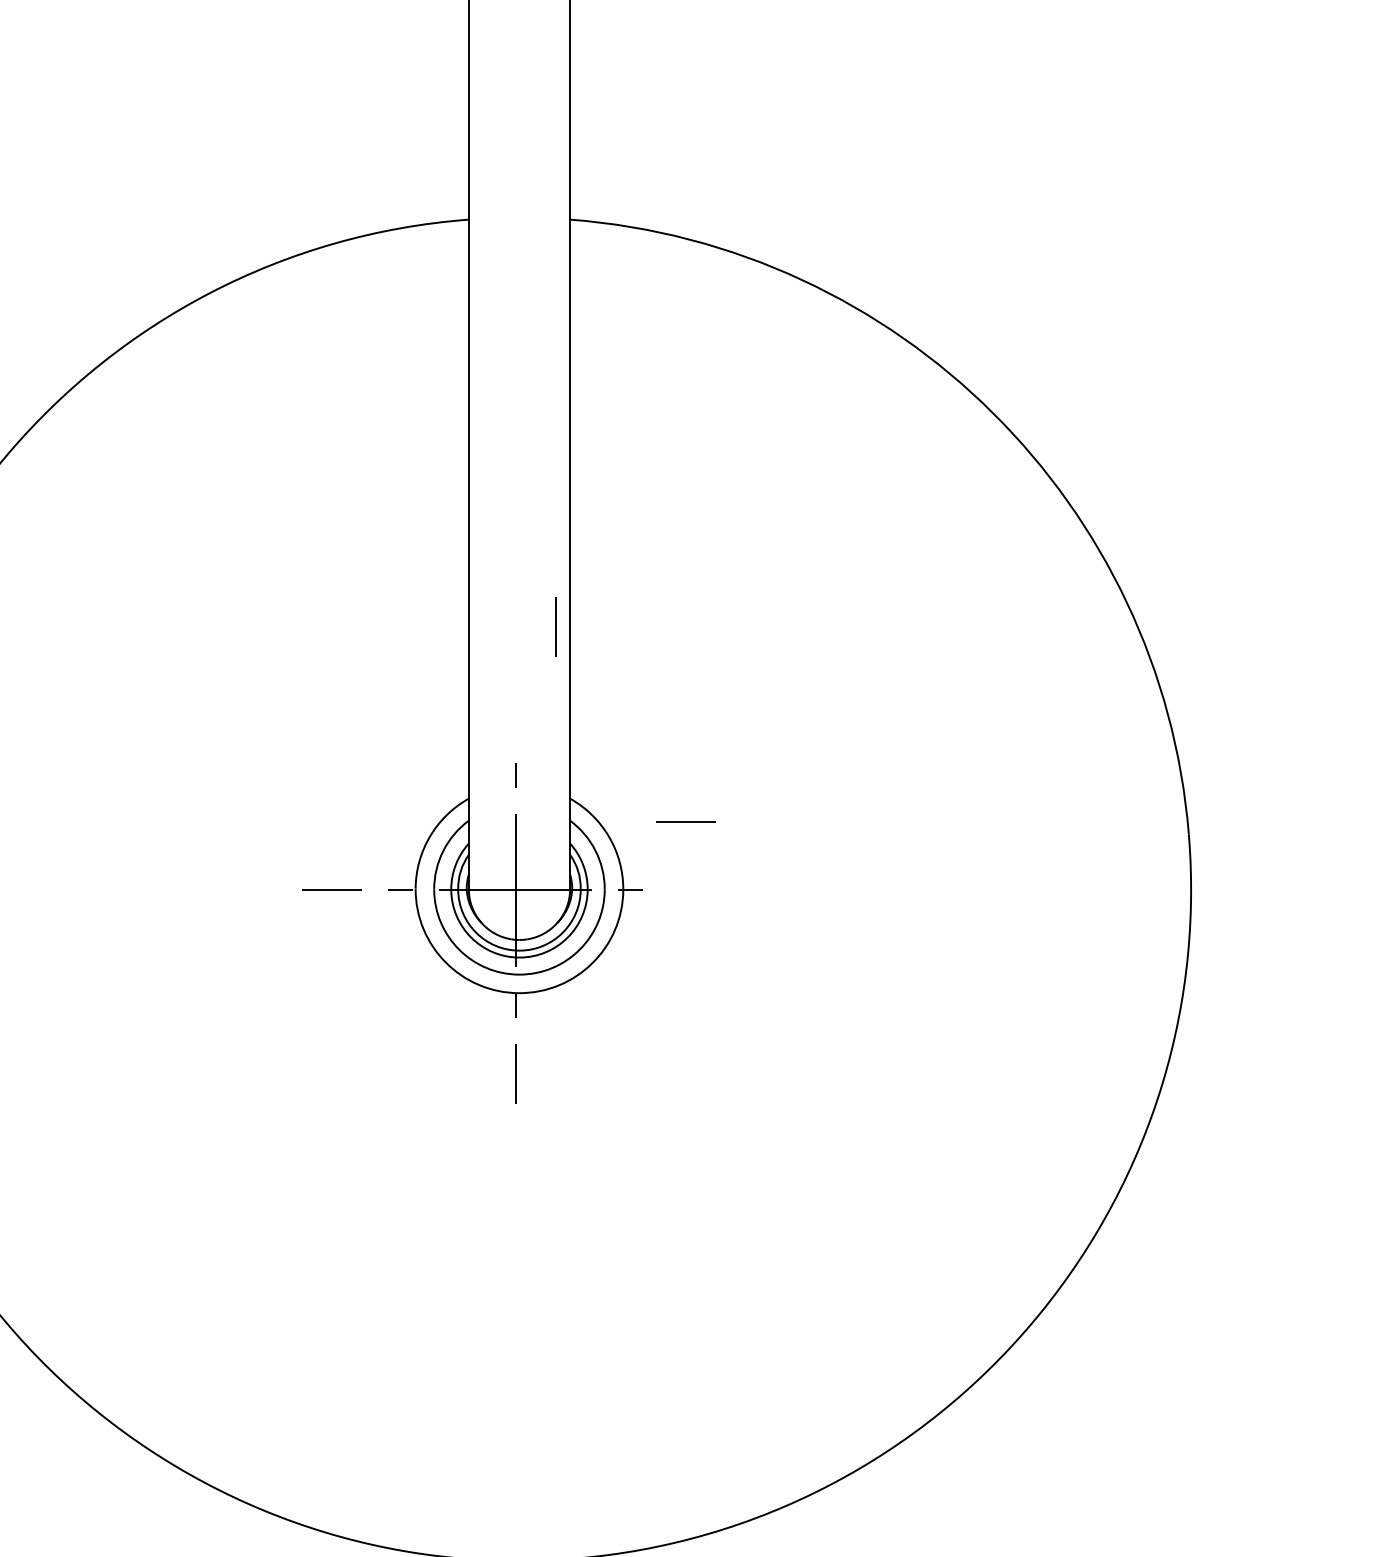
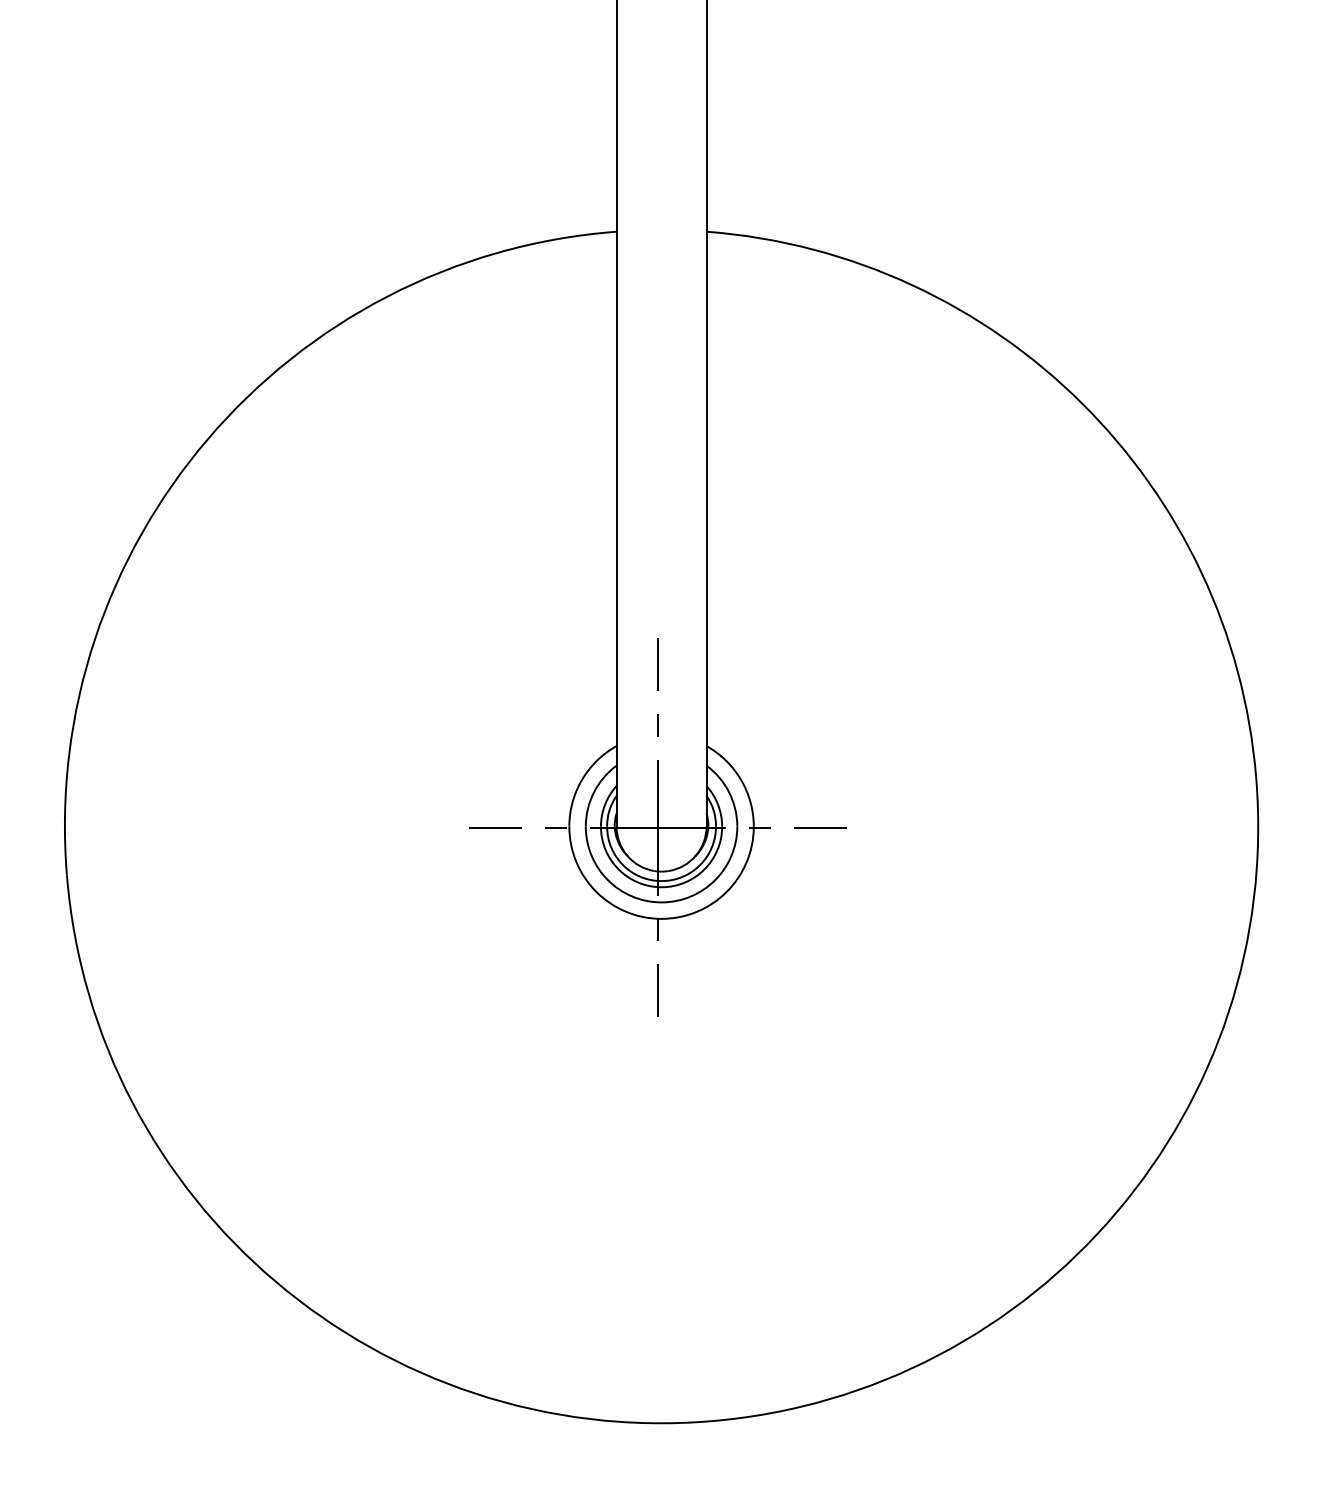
line: (555, 626) -> (657, 664), moved
line: (686, 821) -> (820, 827), moved

